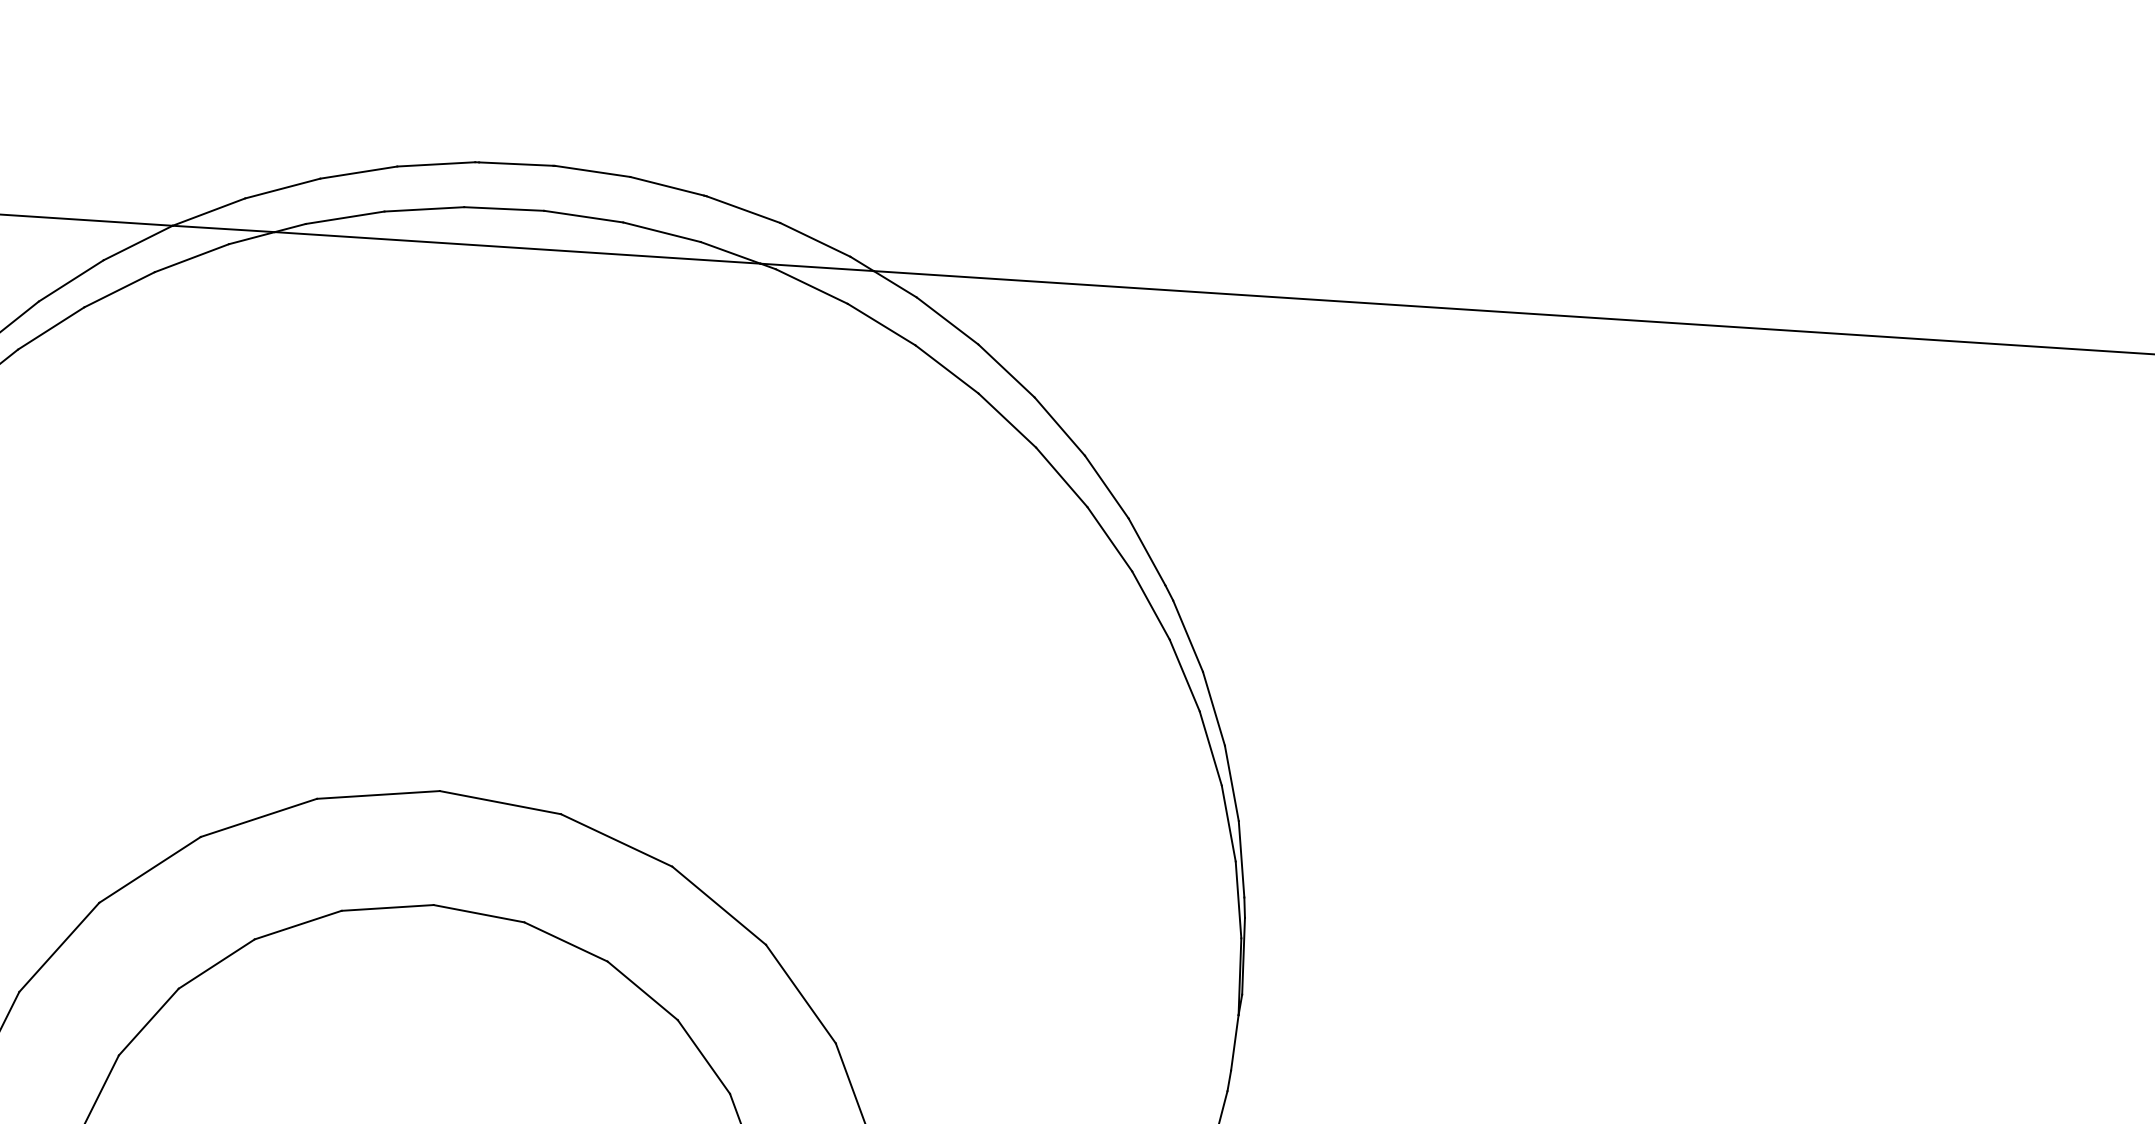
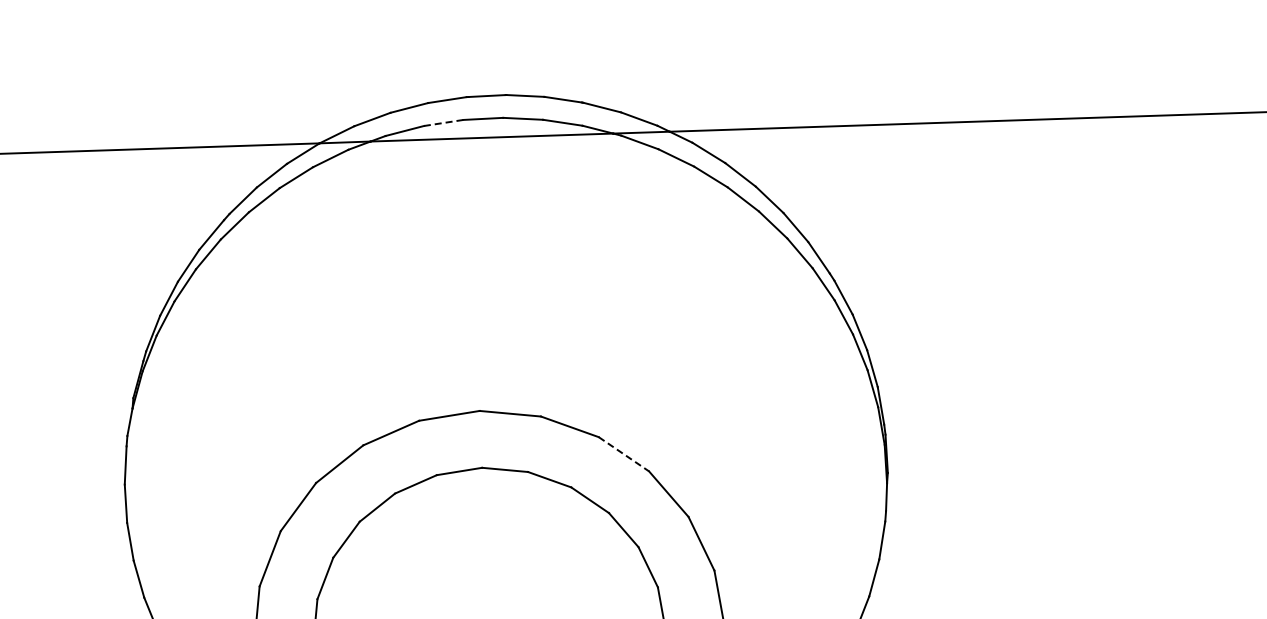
line: (424, 208) -> (443, 122), solid -> dashed
line: (720, 906) -> (624, 454), solid -> dashed

